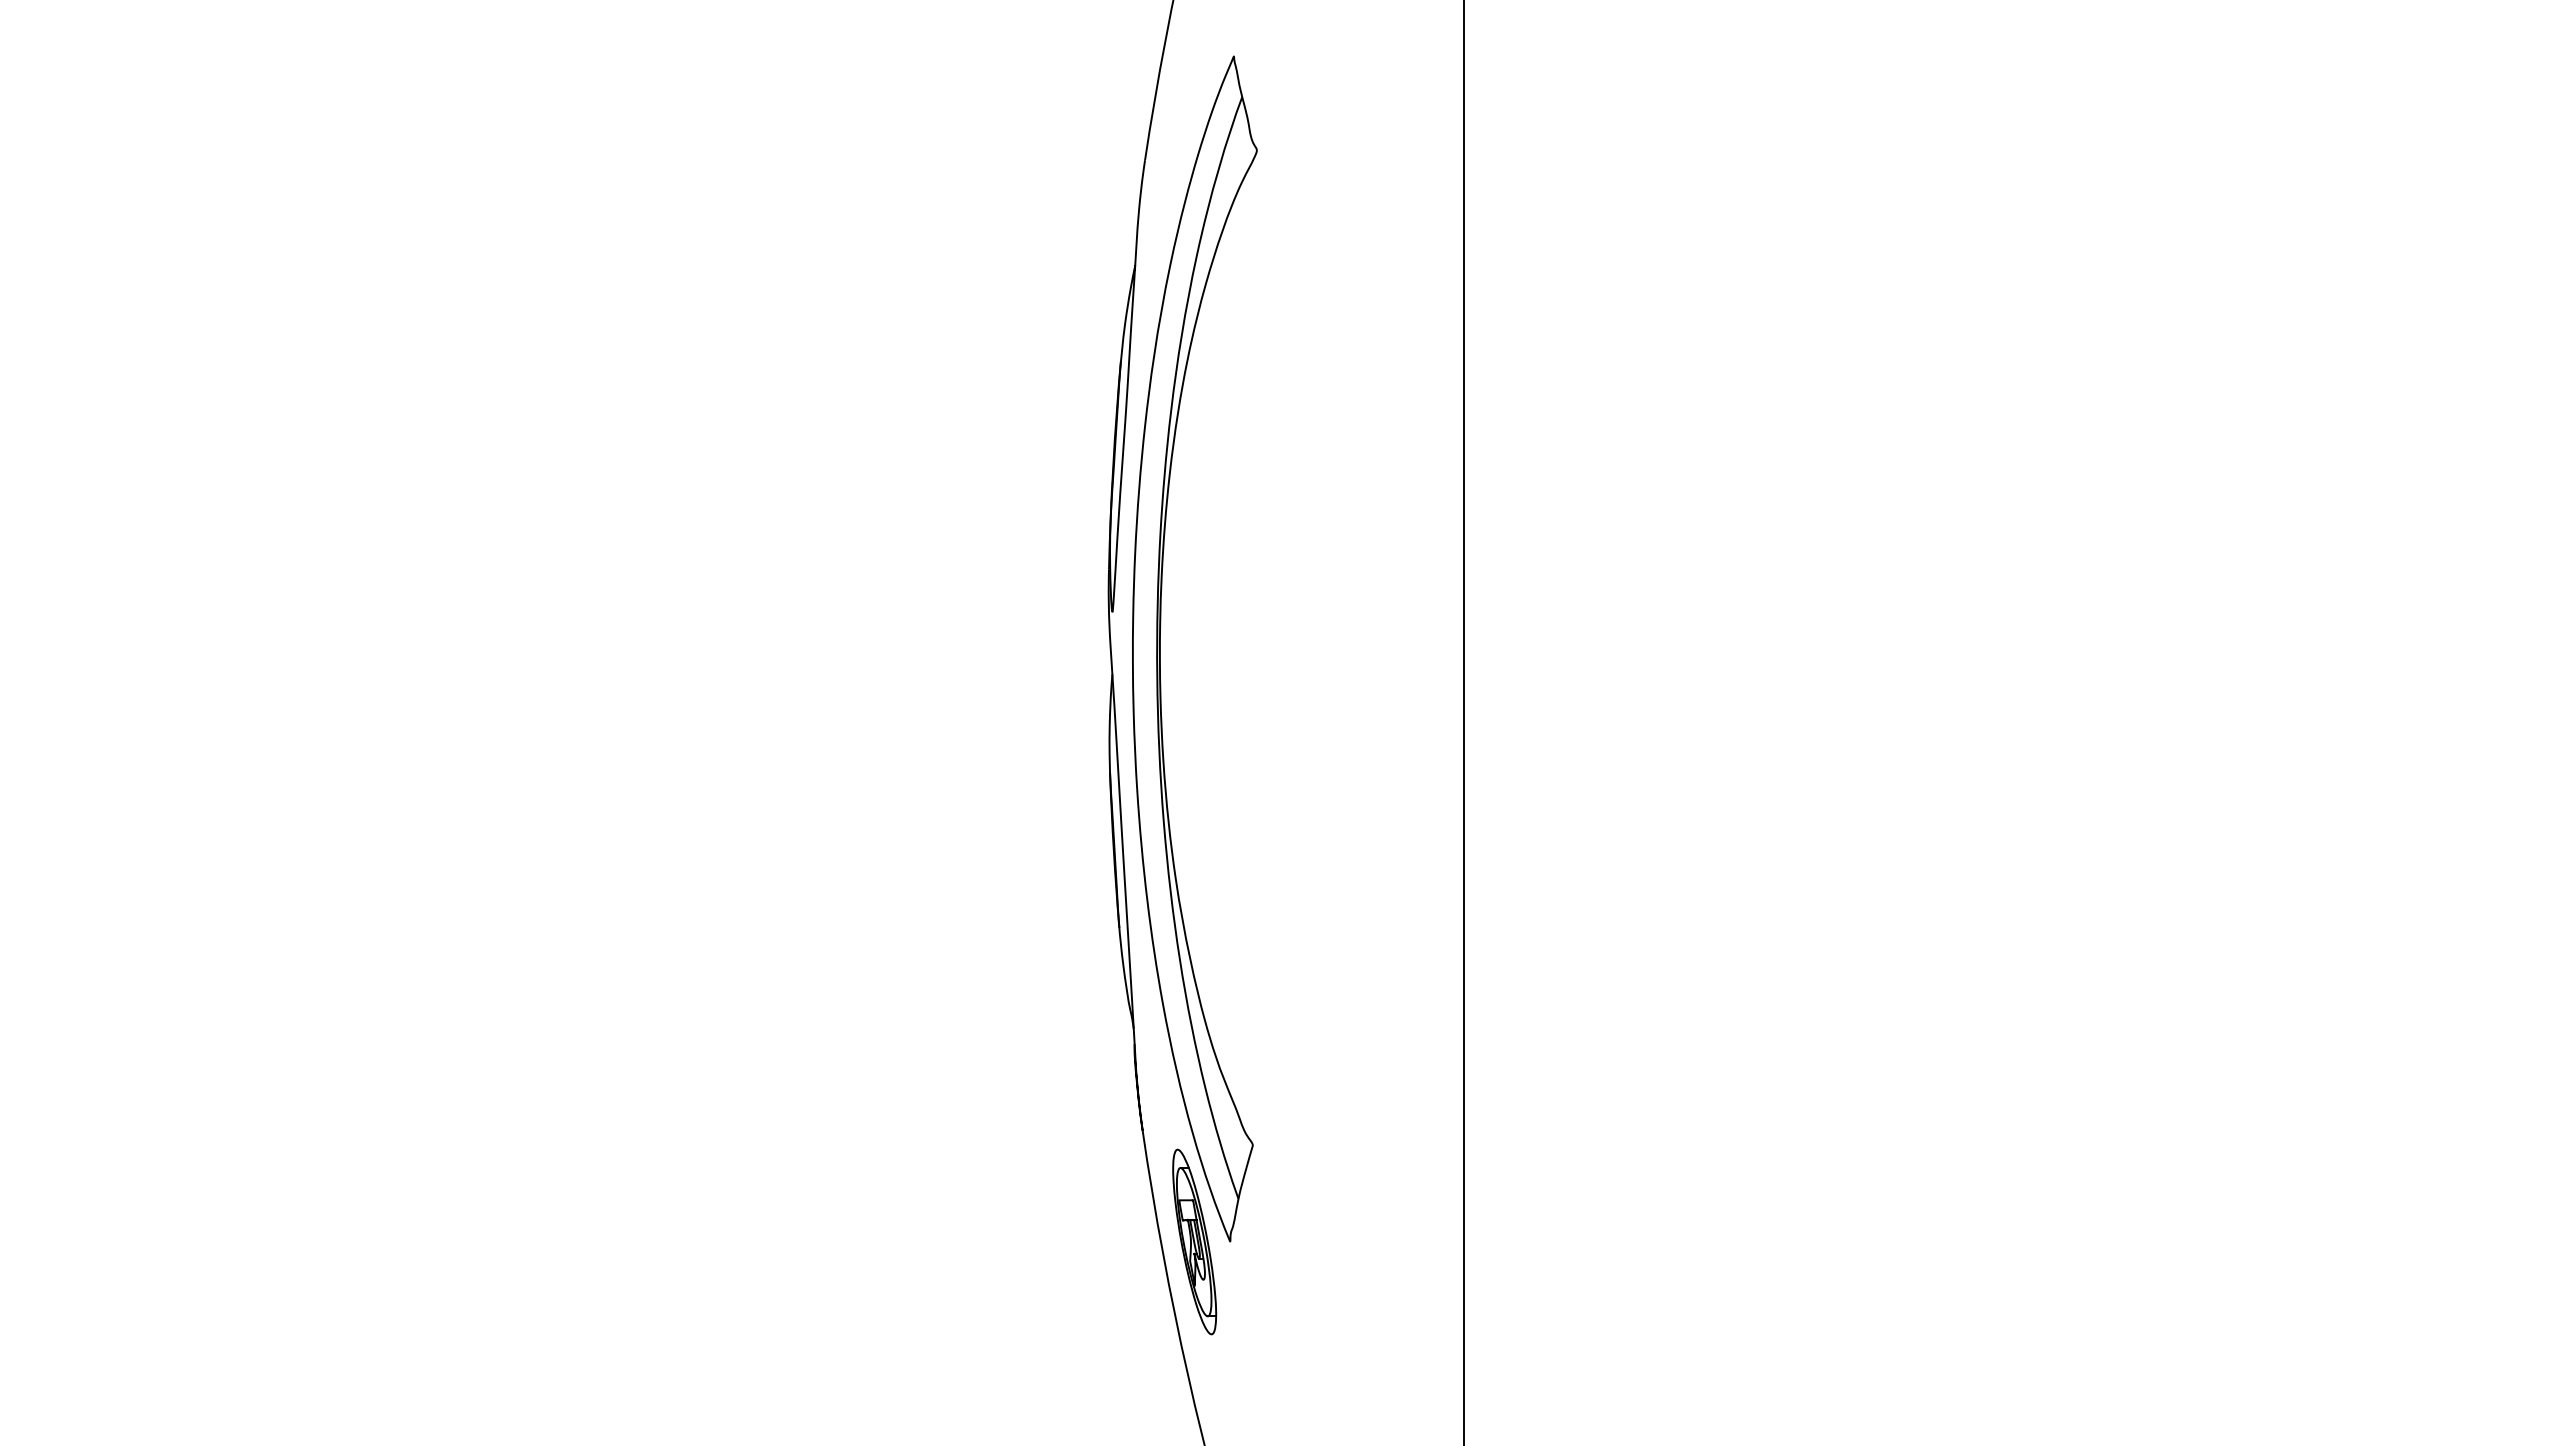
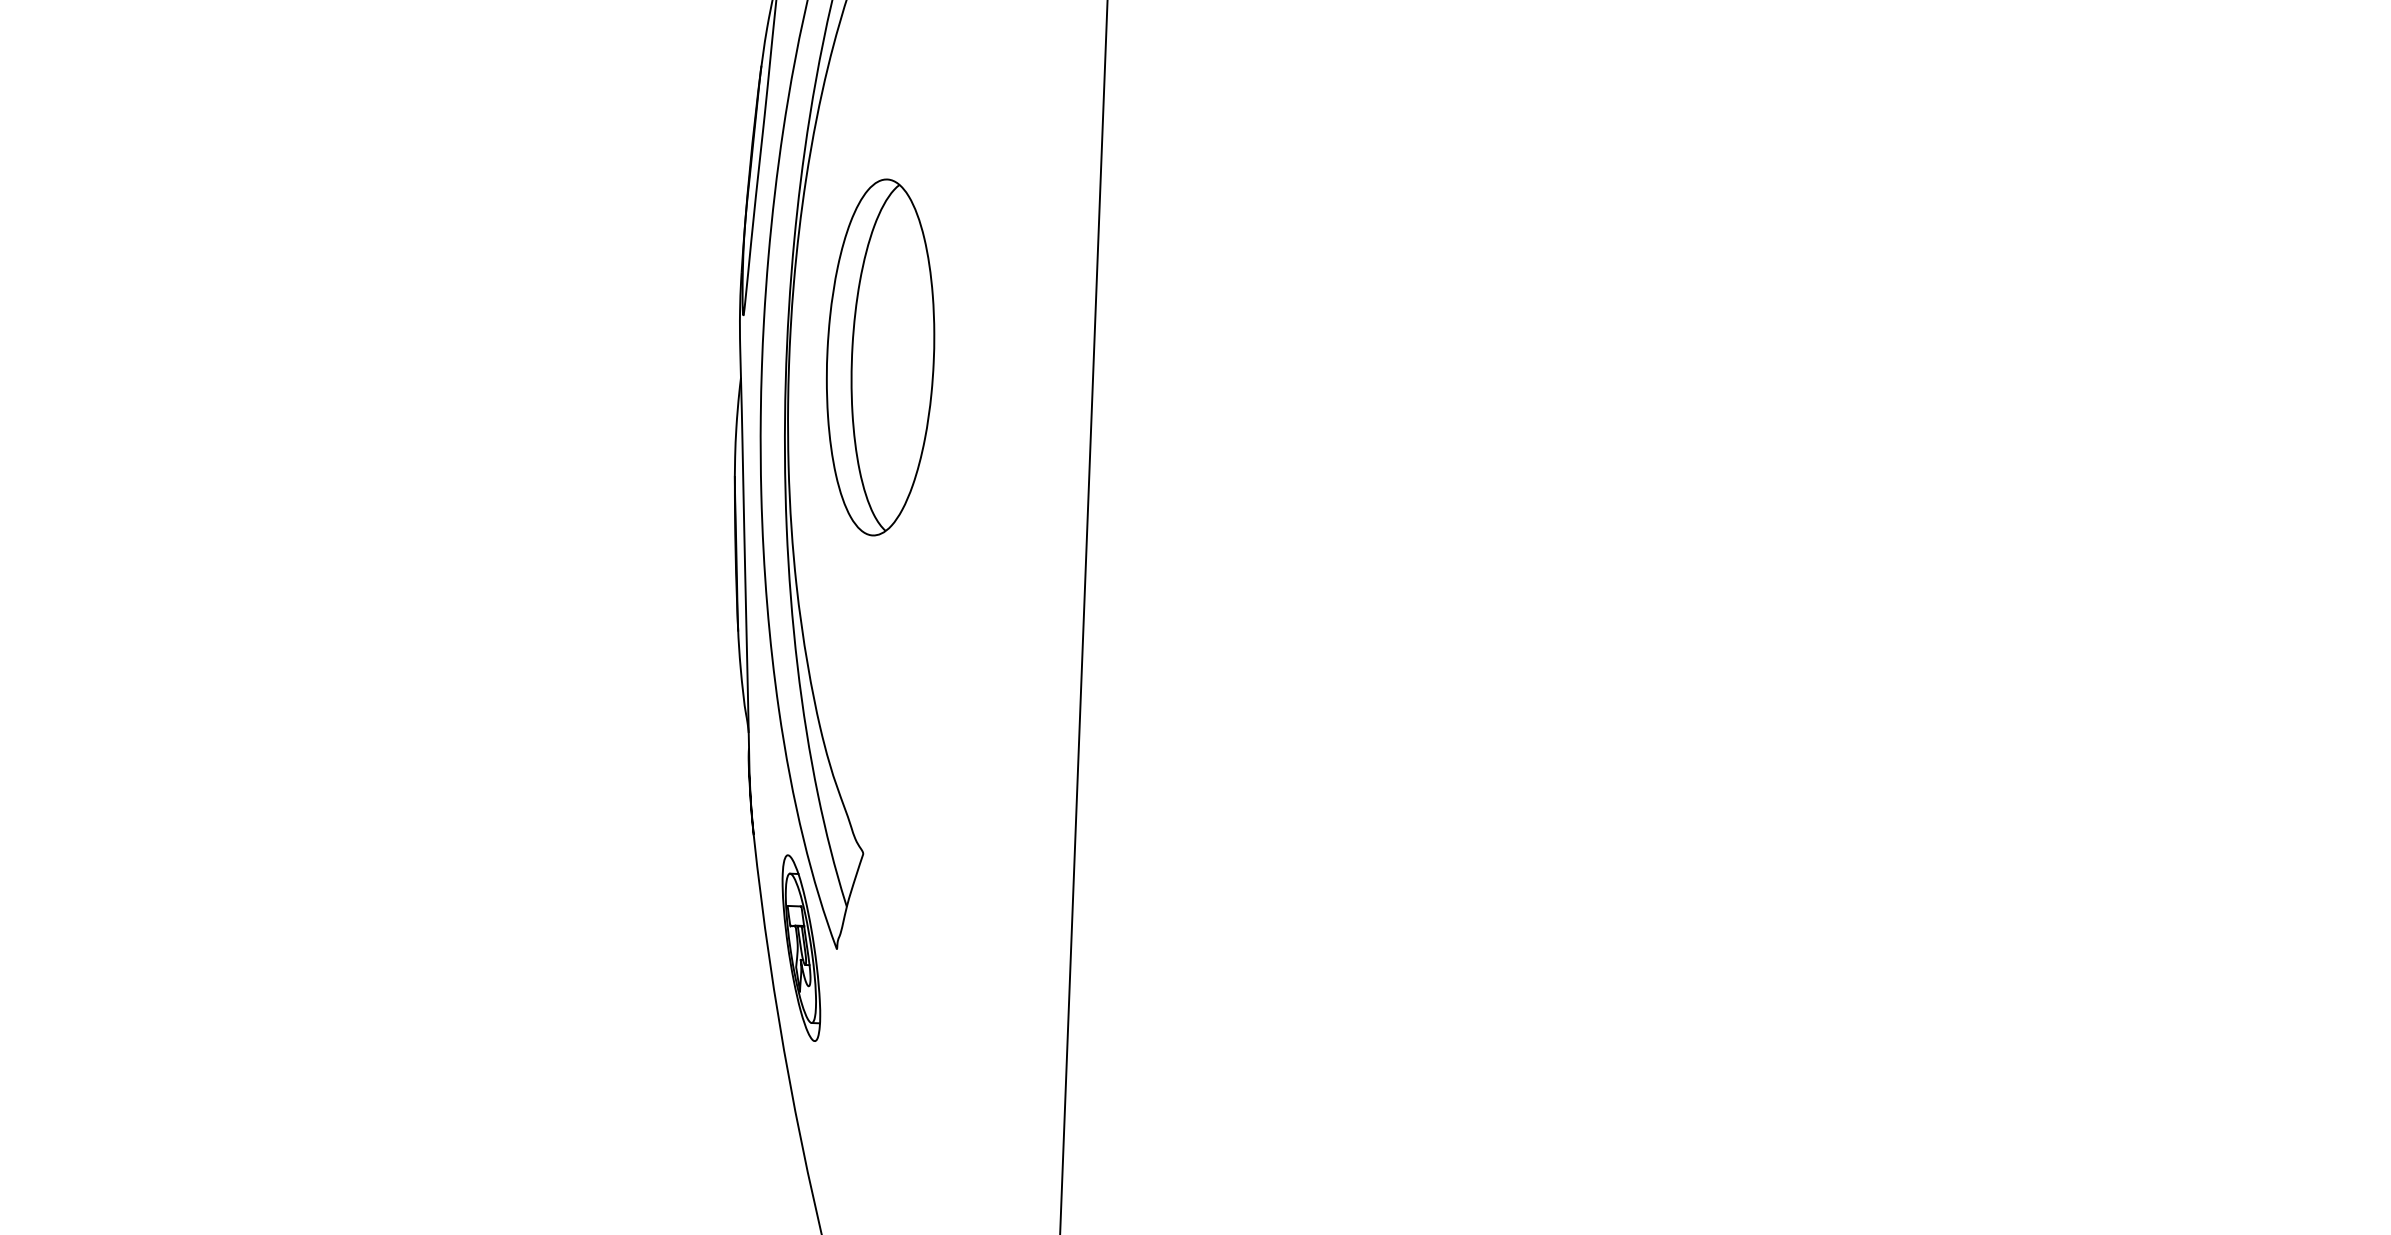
part: (1250, 648) -> (879, 357), added

